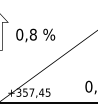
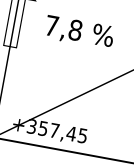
text: (19, 34) -> (51, 25), 0,8 -> 7,8

